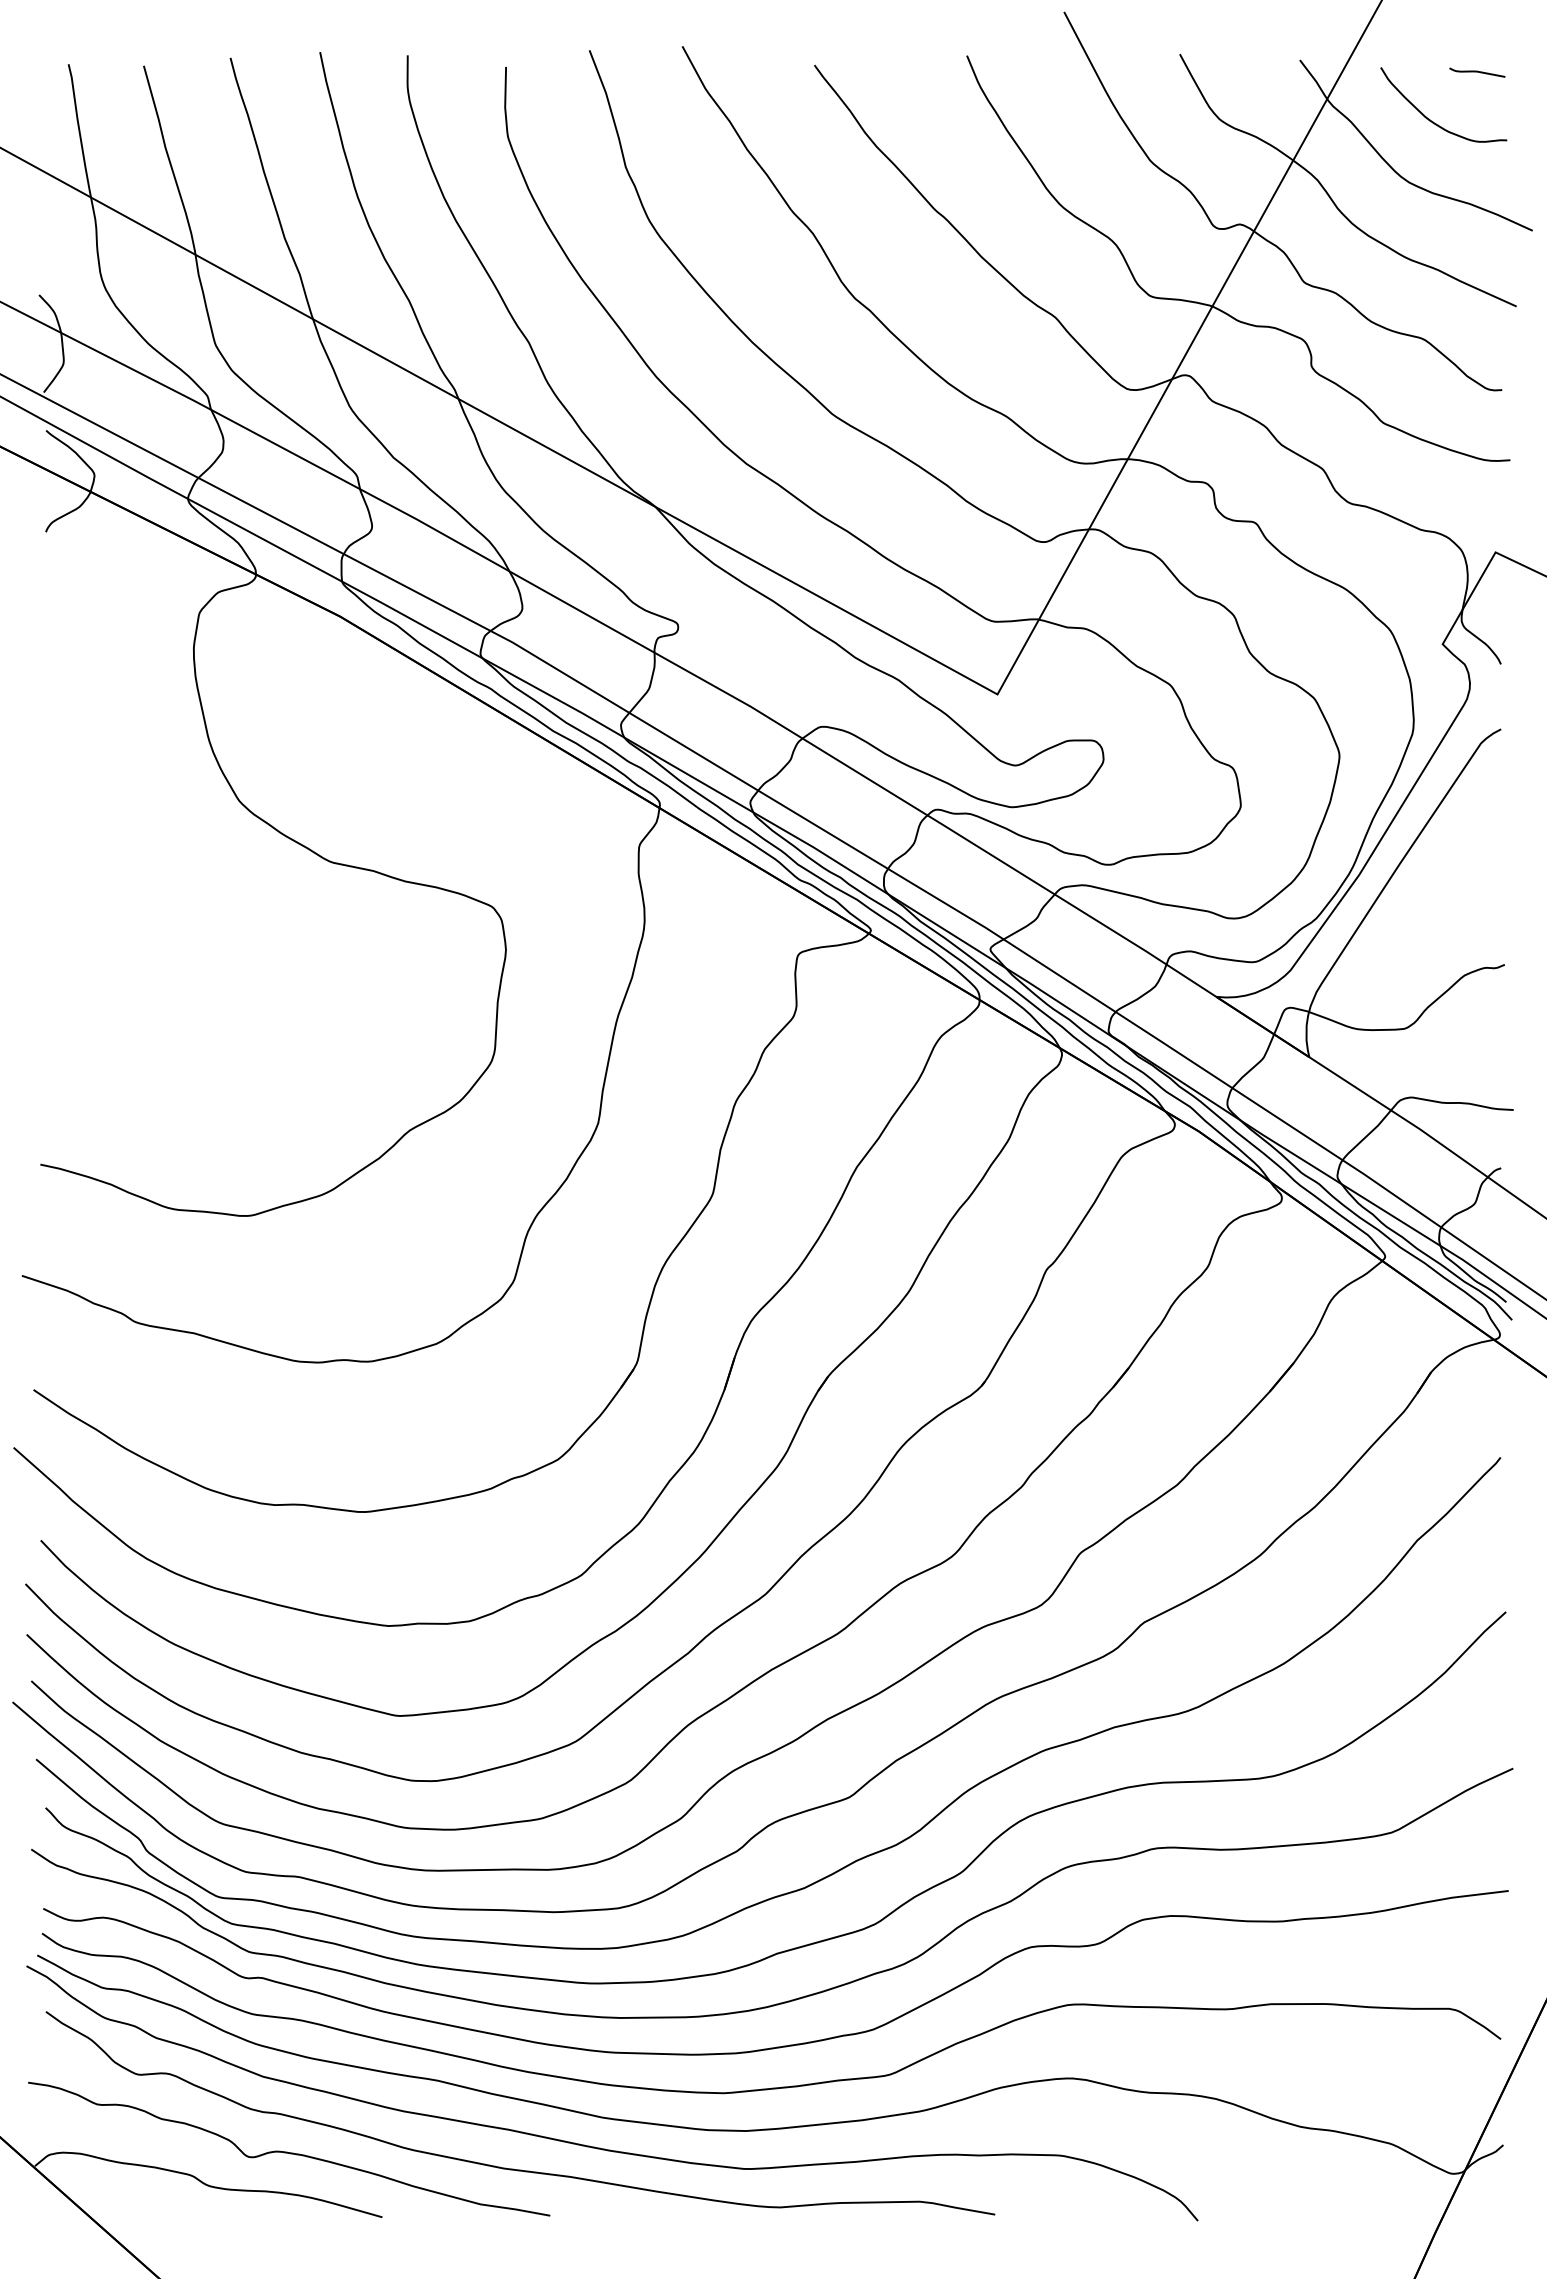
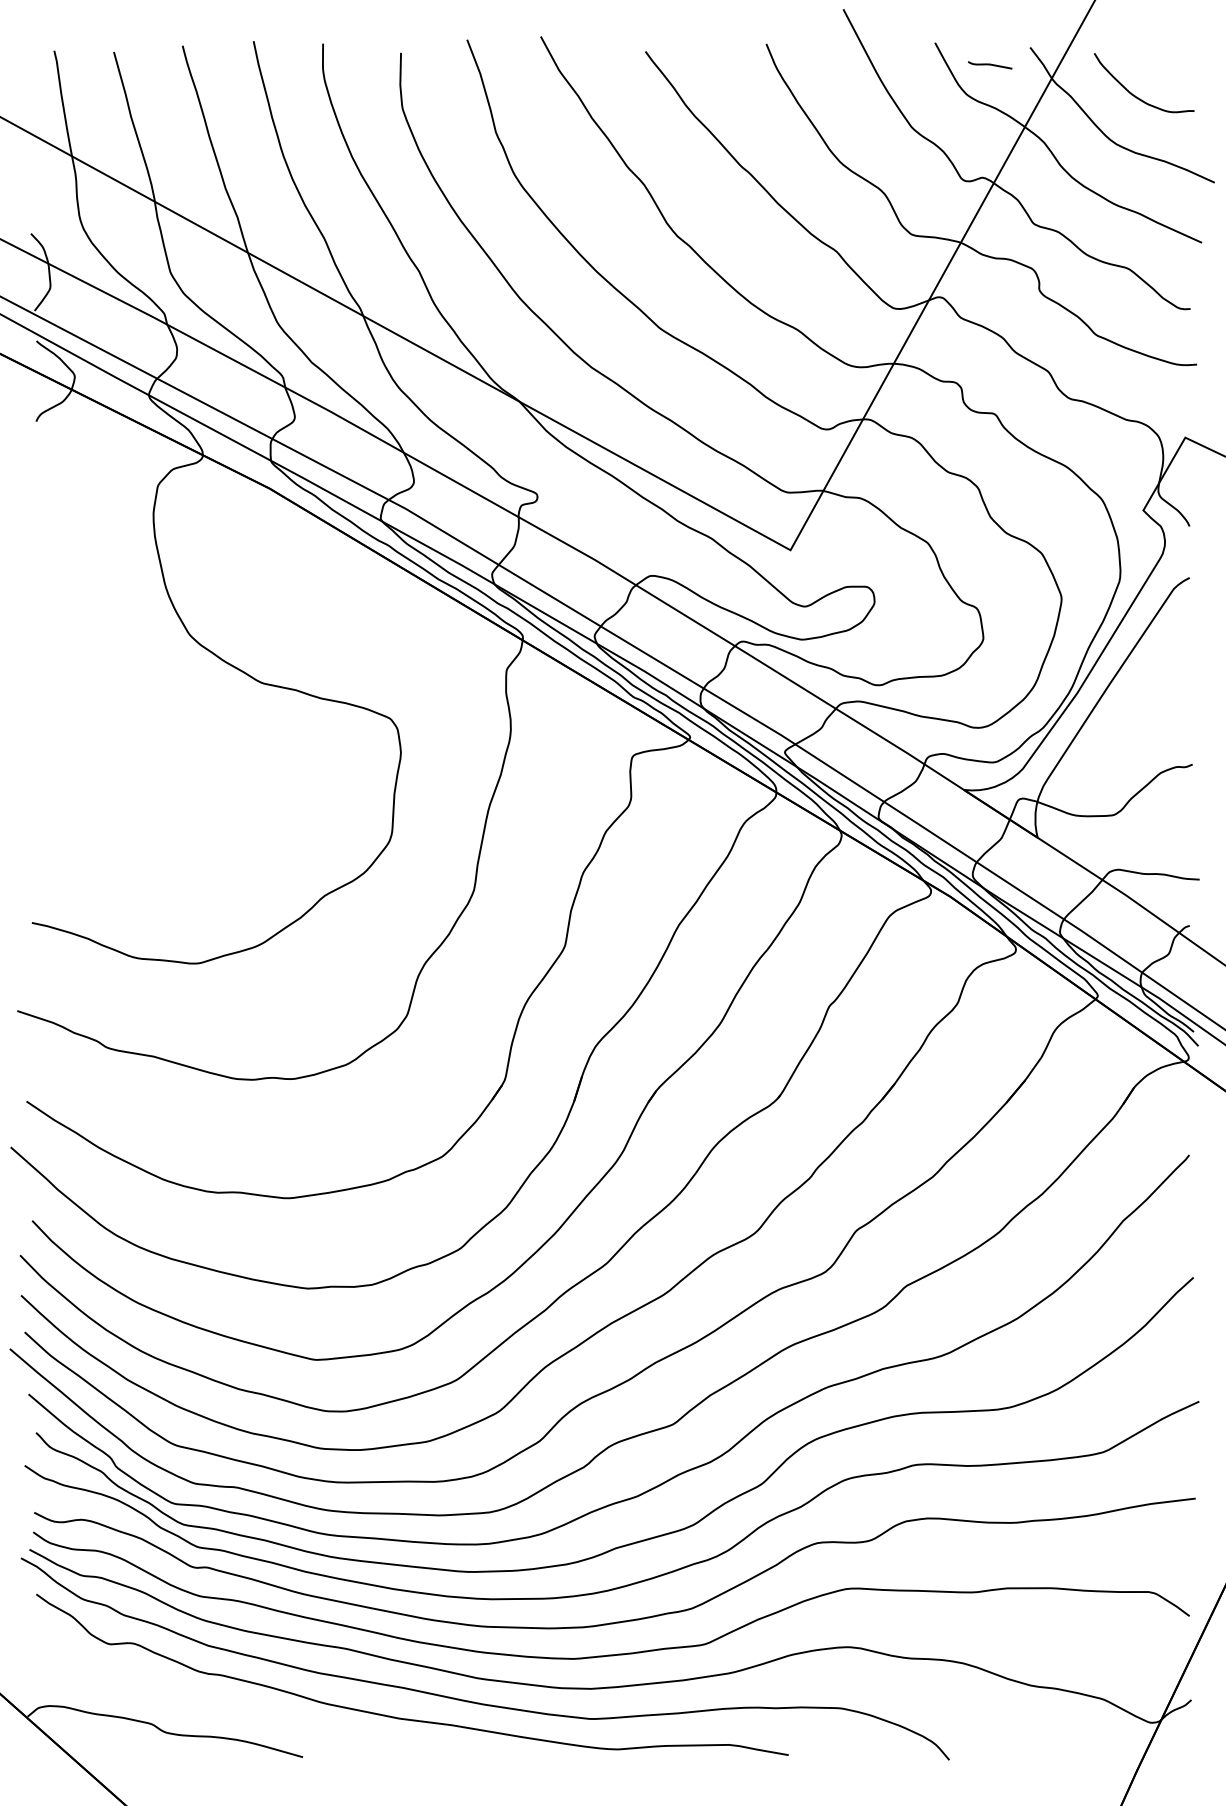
curve: (1477, 72) -> (990, 65), moved
curve: (287, 2151) -> (227, 1705), removed

